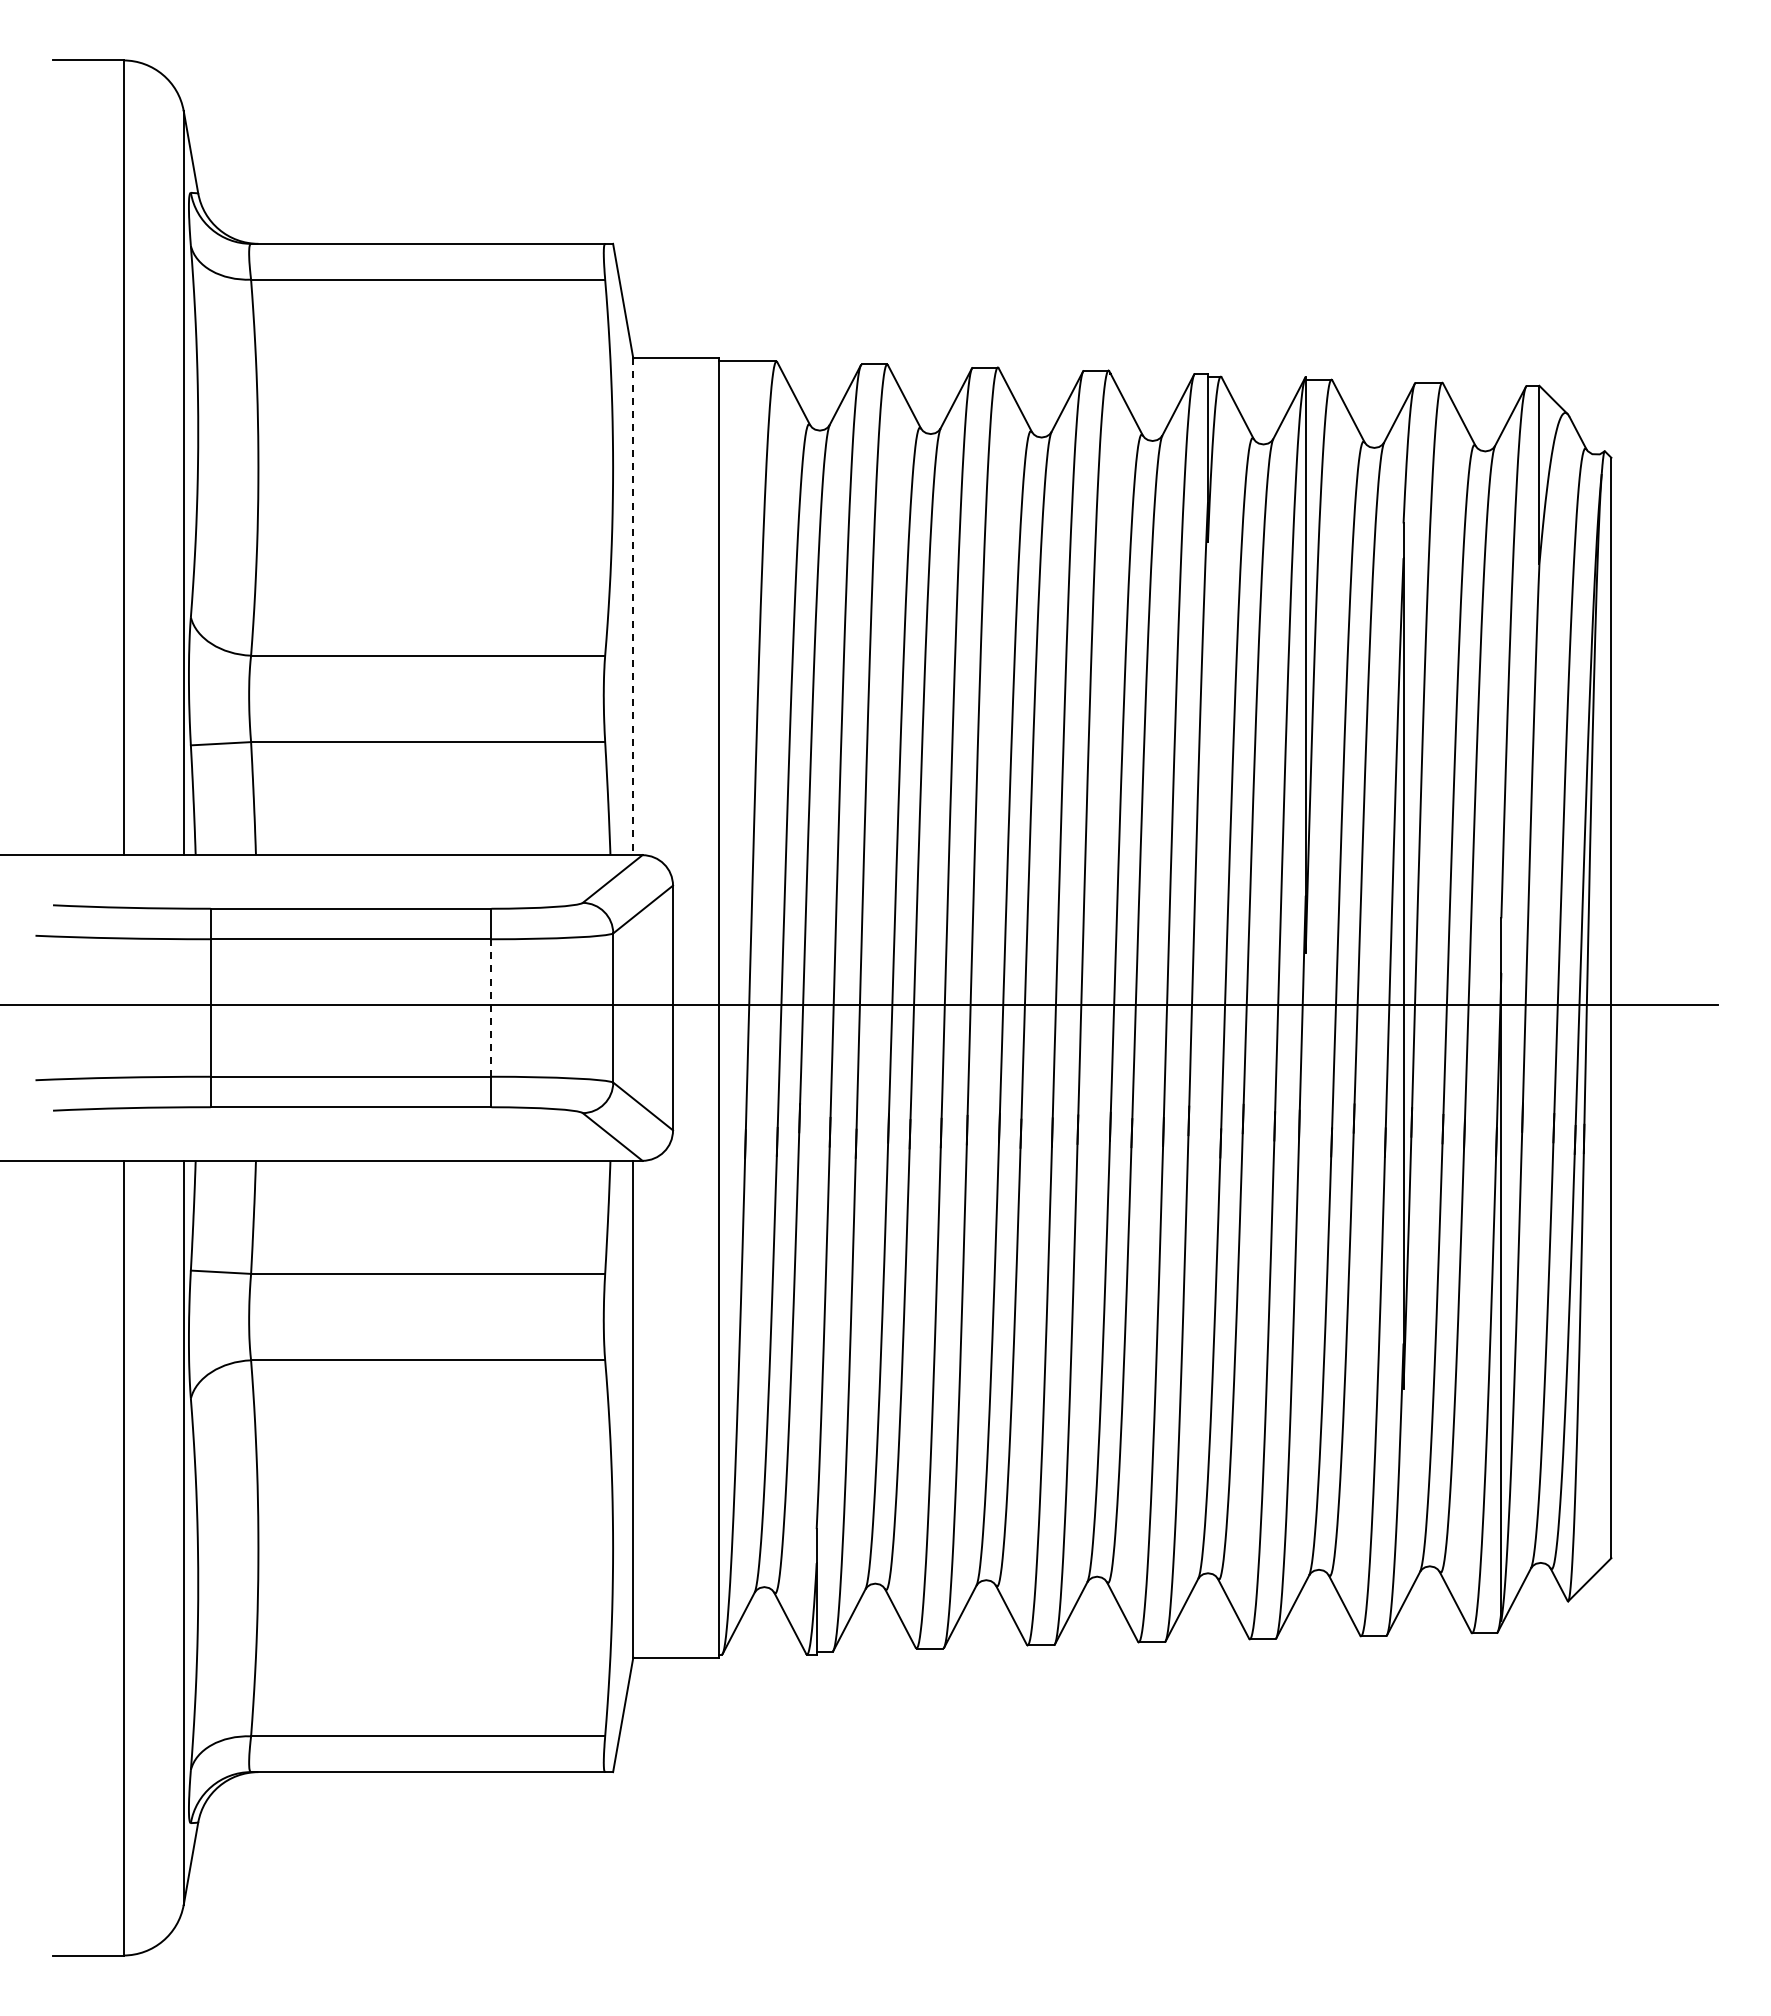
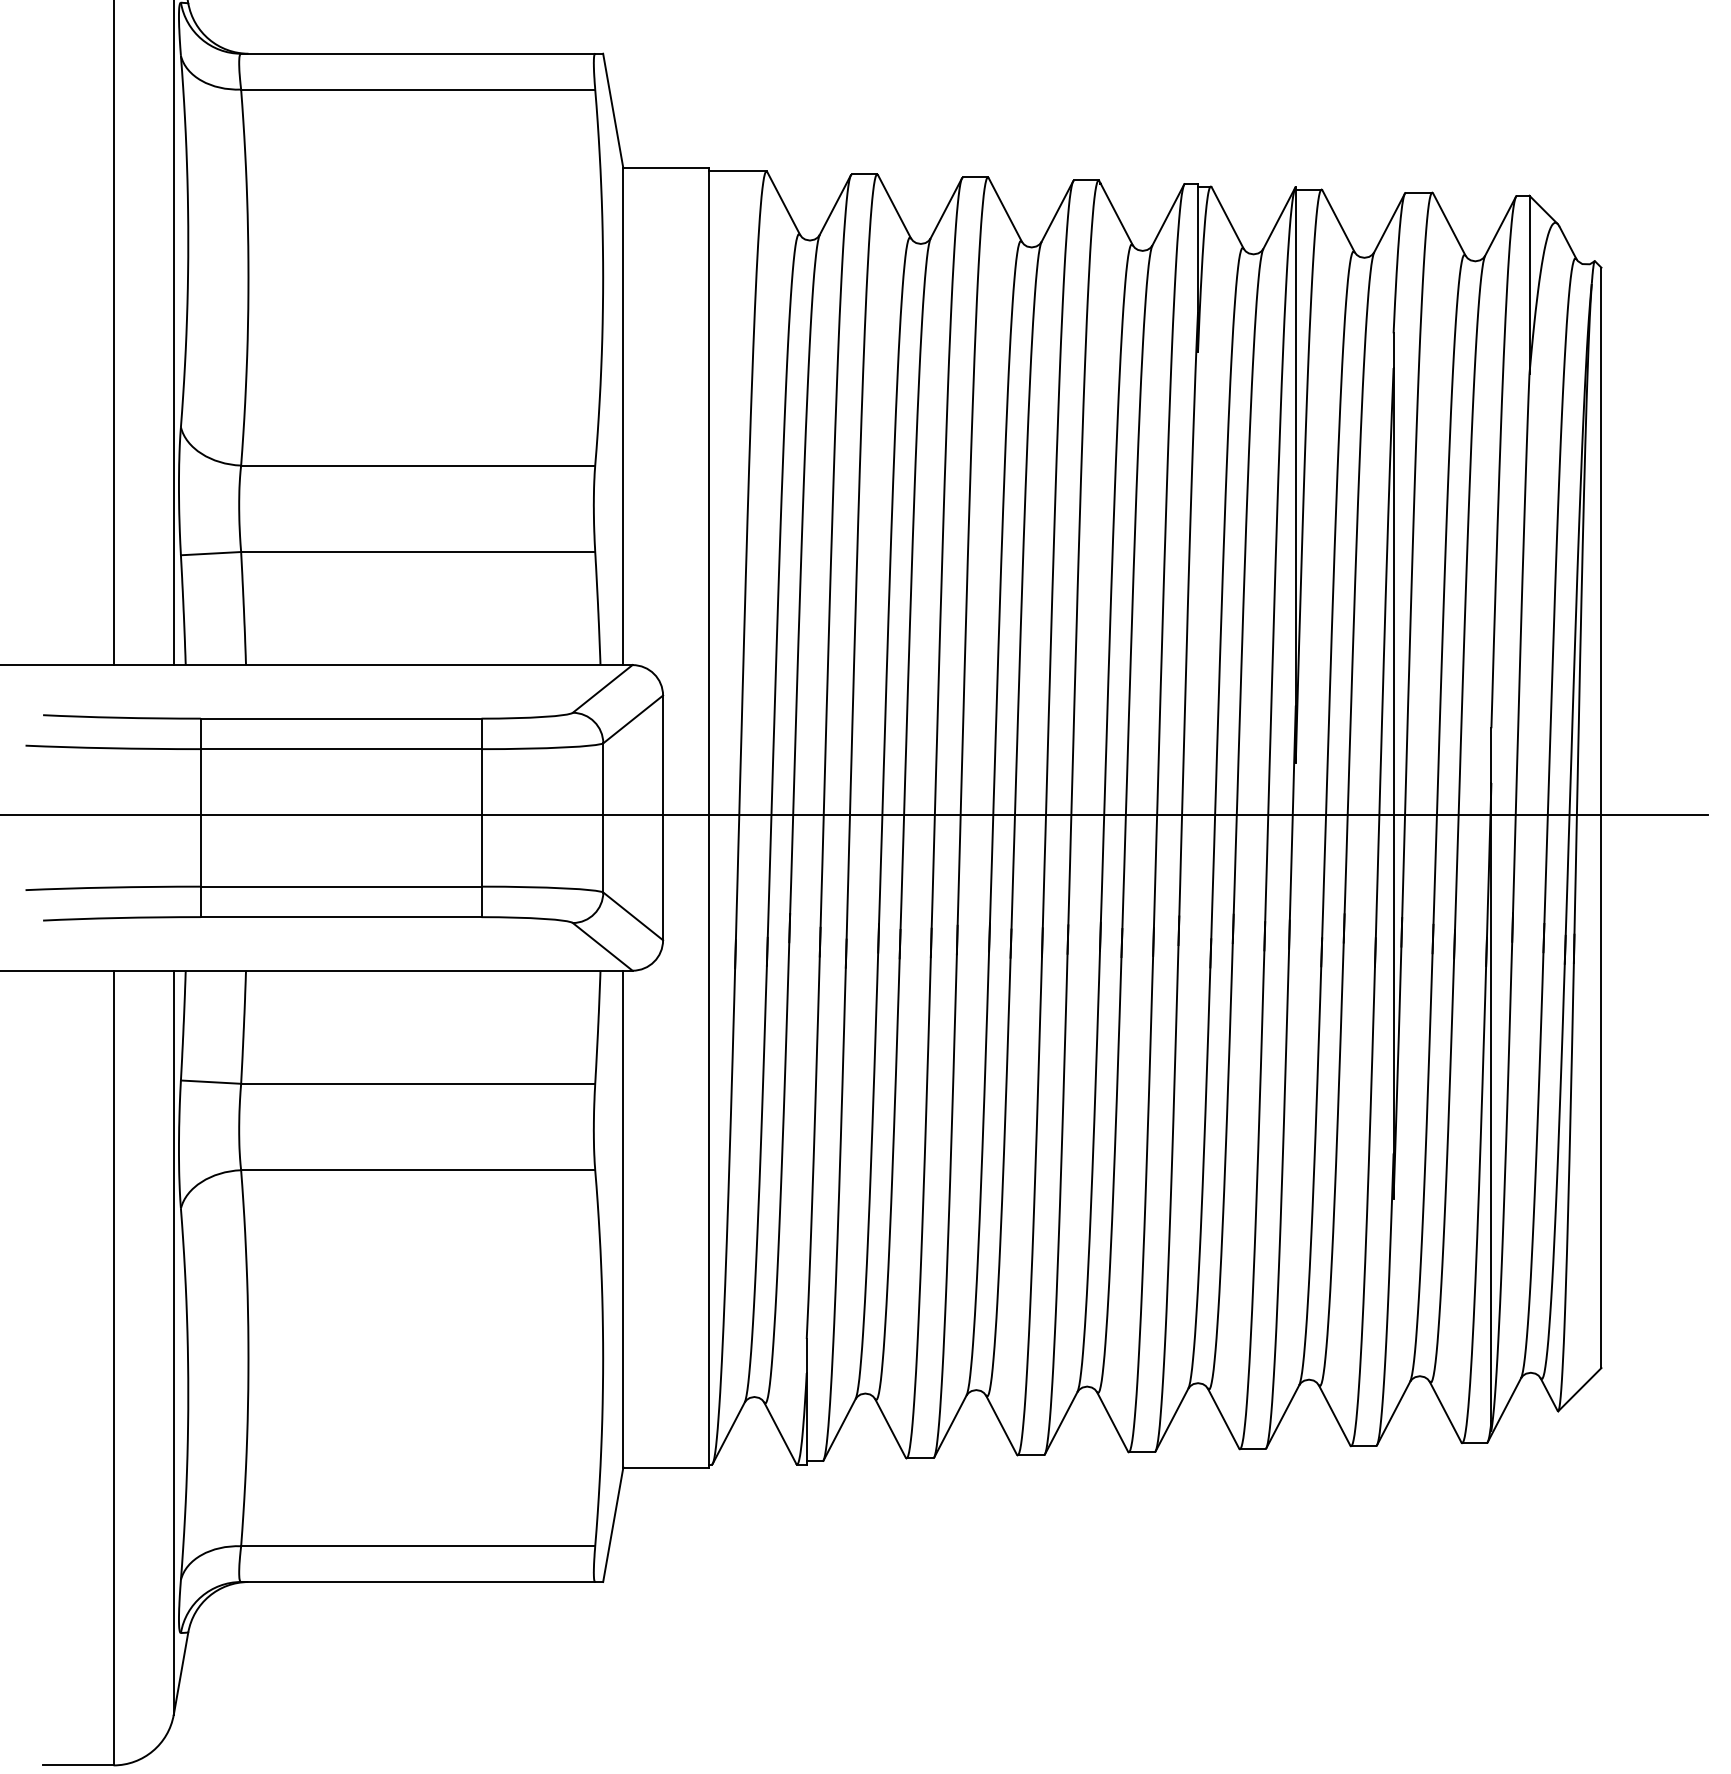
line: (633, 607) -> (623, 417), dashed -> solid
line: (491, 1008) -> (481, 818), dashed -> solid

